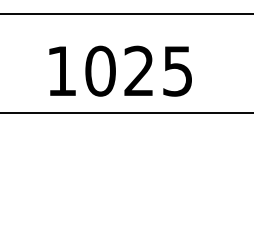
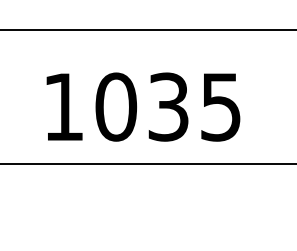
text: (138, 70) -> (167, 106), 1025 -> 1035

